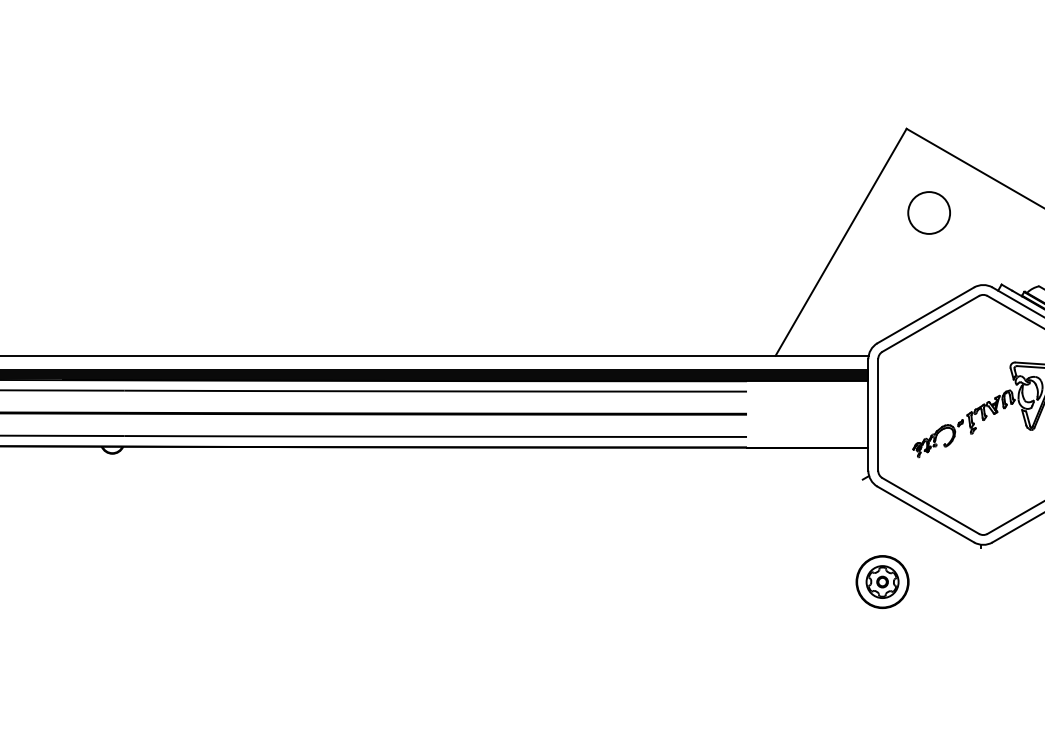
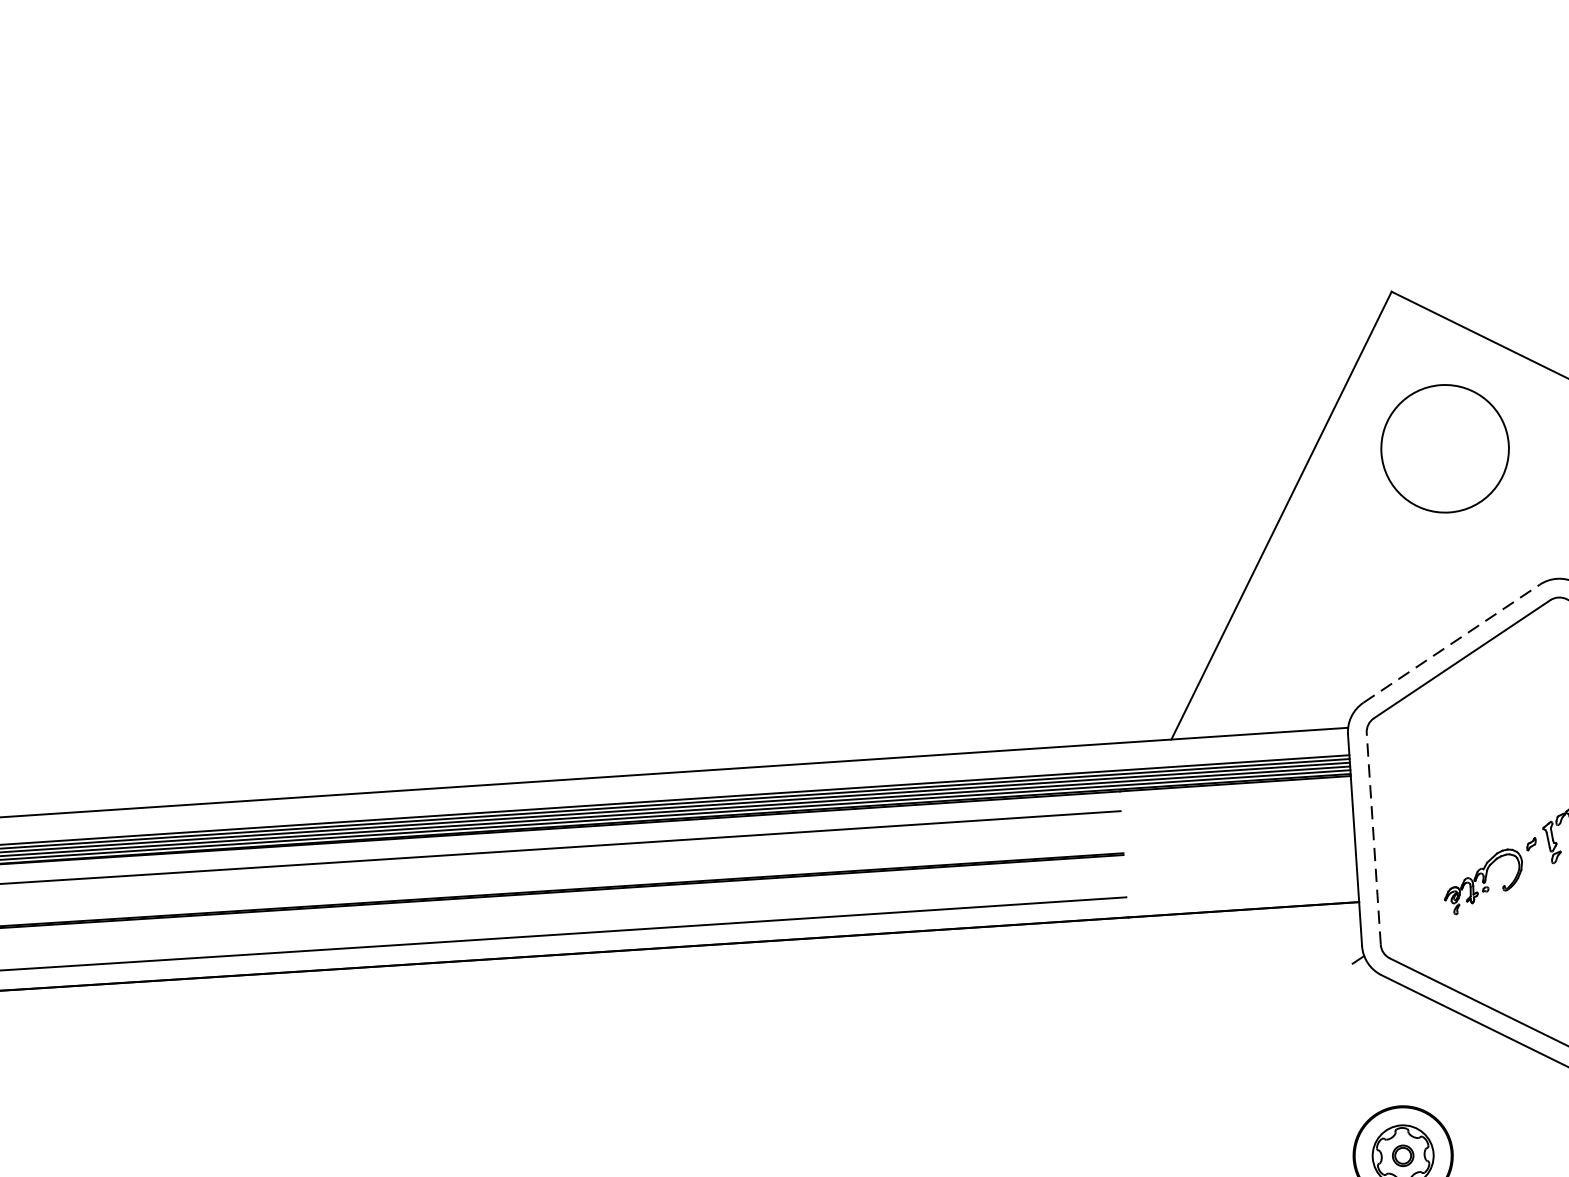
circle: (929, 212) -> (1445, 447), size x1.6
line: (925, 315) -> (1451, 643), solid -> dashed
line: (878, 414) -> (1374, 837), solid -> dashed

